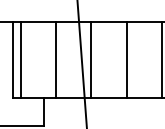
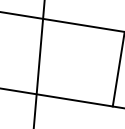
line: (56, 59) -> (14, 51), removed
line: (91, 59) -> (49, 57), removed
line: (126, 59) -> (84, 63), removed

